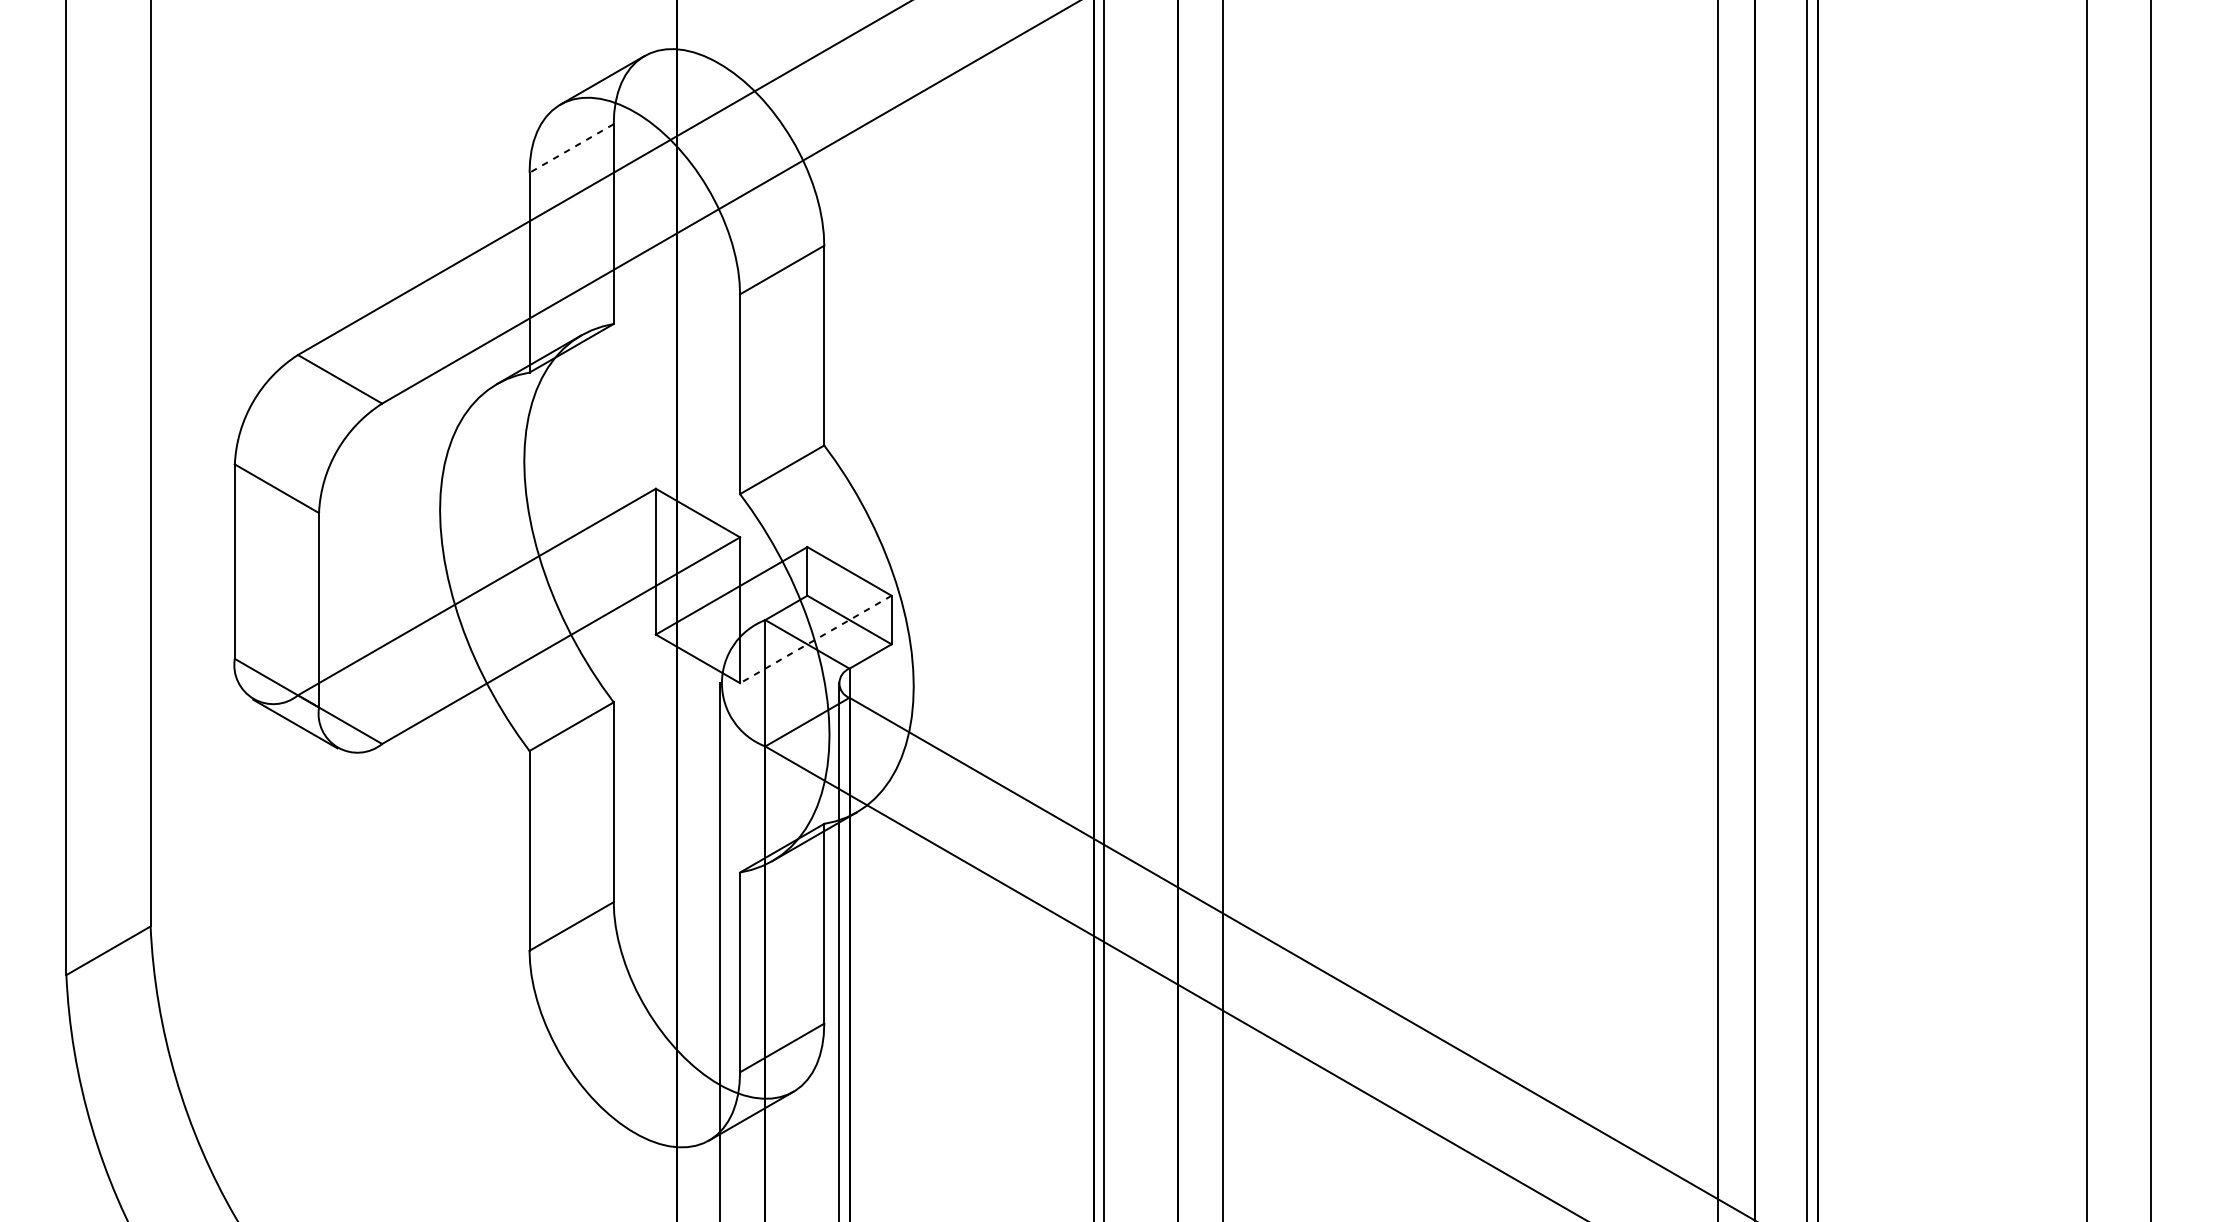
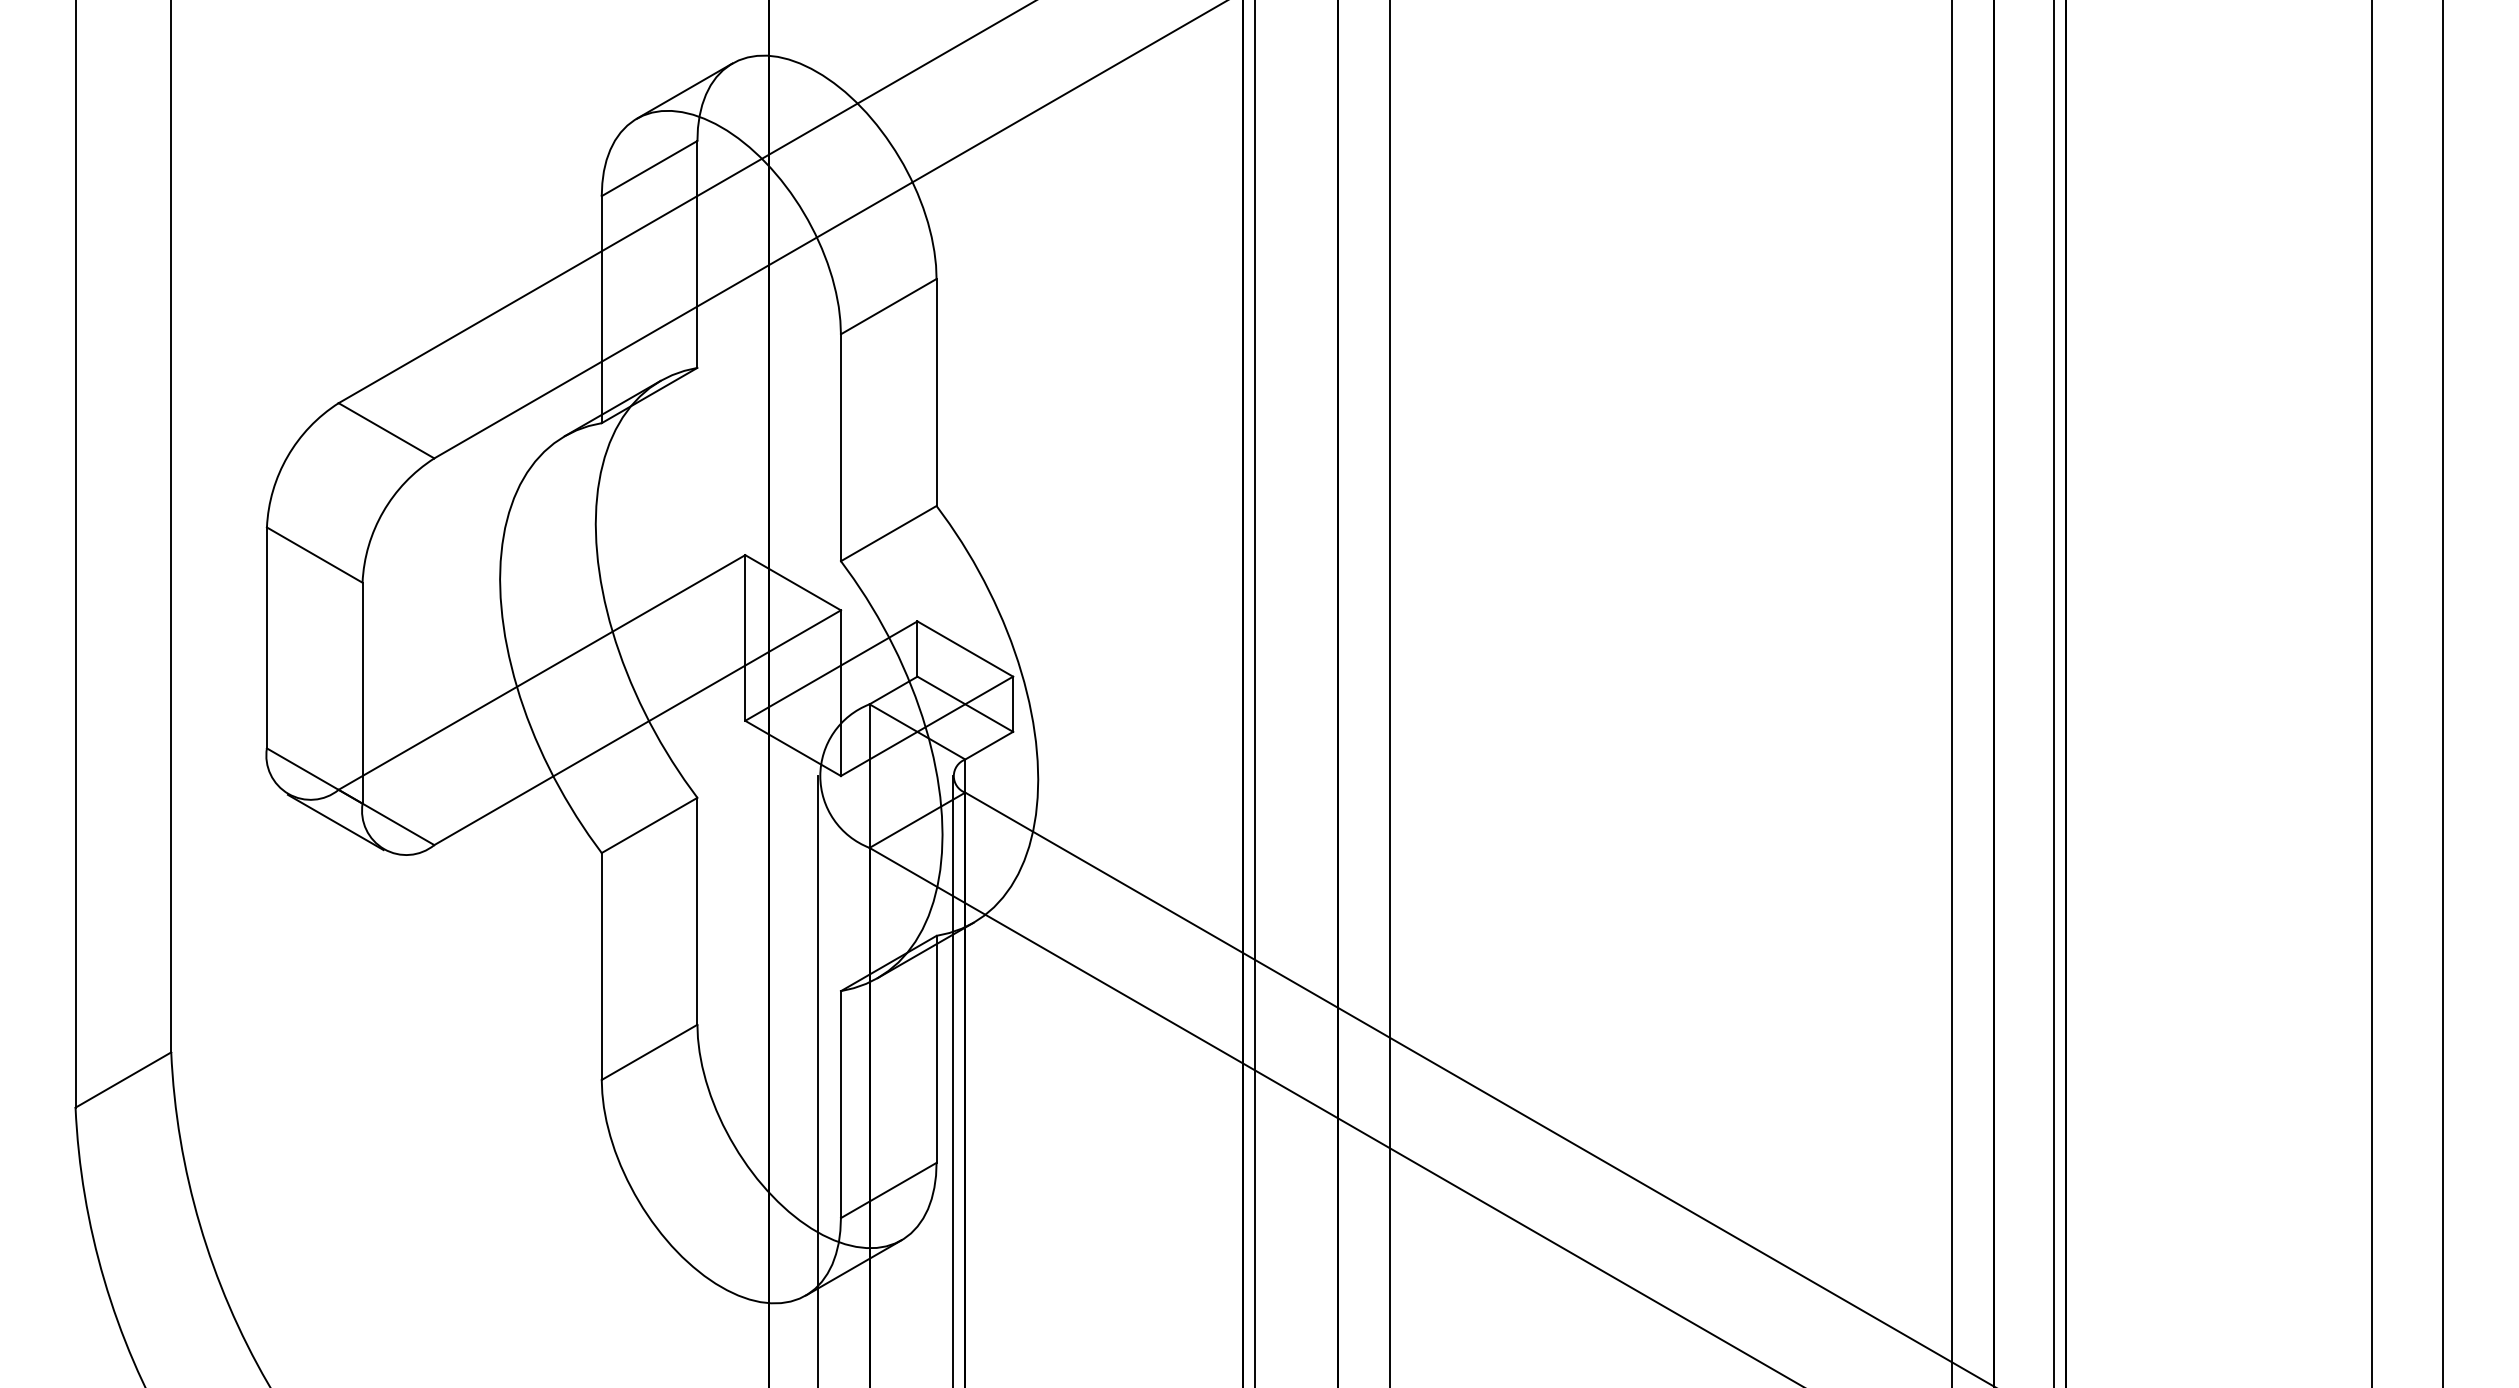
line: (571, 148) -> (649, 168), dashed -> solid
line: (815, 639) -> (926, 726), dashed -> solid

